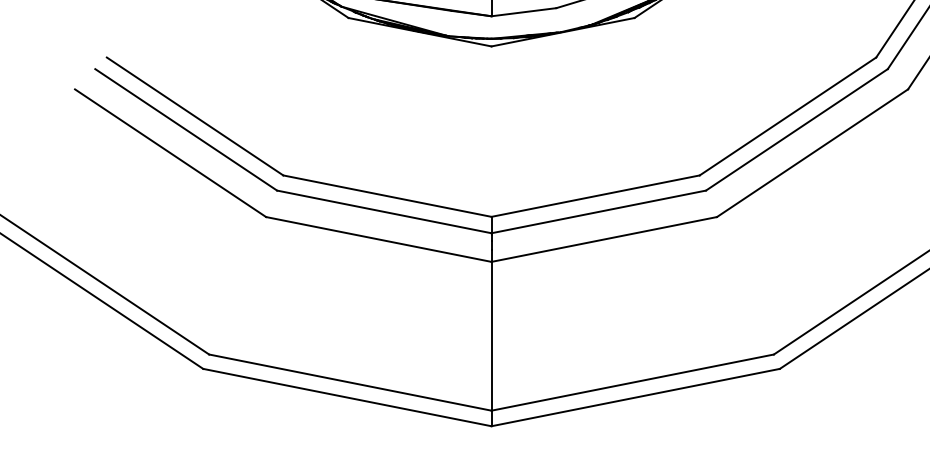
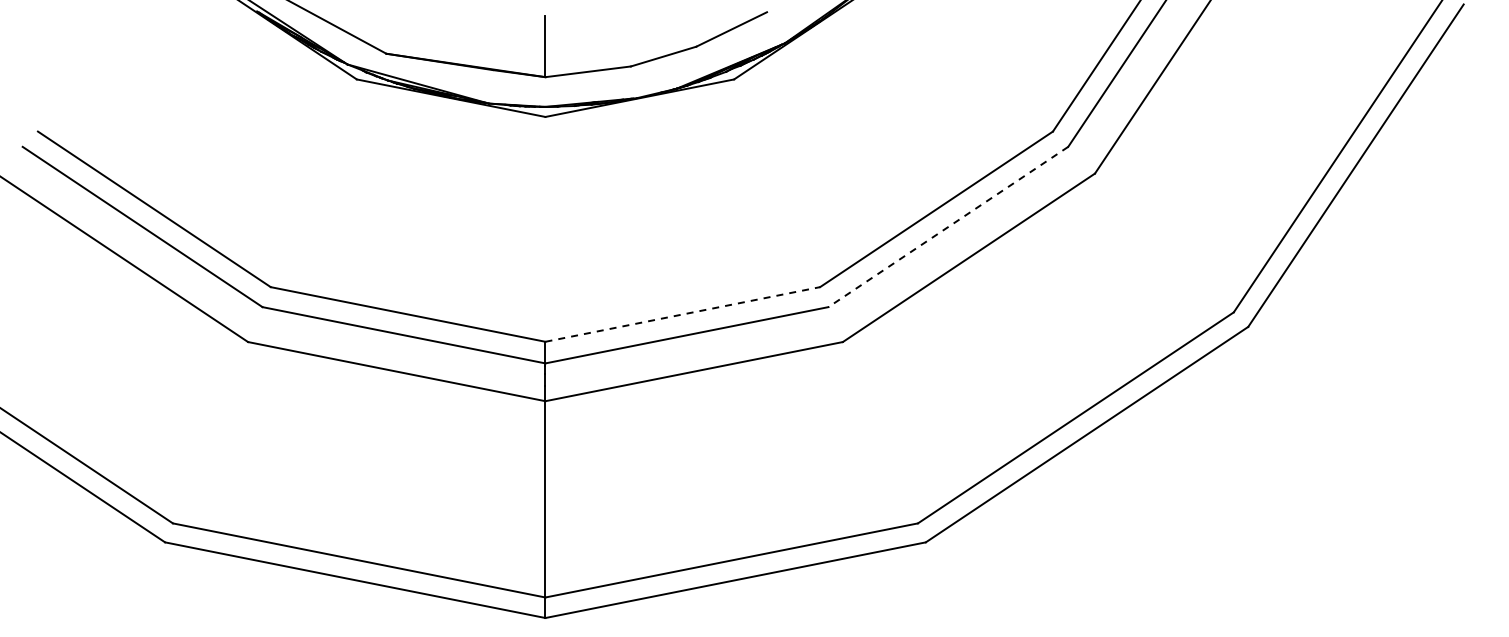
line: (796, 130) -> (947, 227), solid -> dashed
line: (596, 196) -> (683, 314), solid -> dashed

